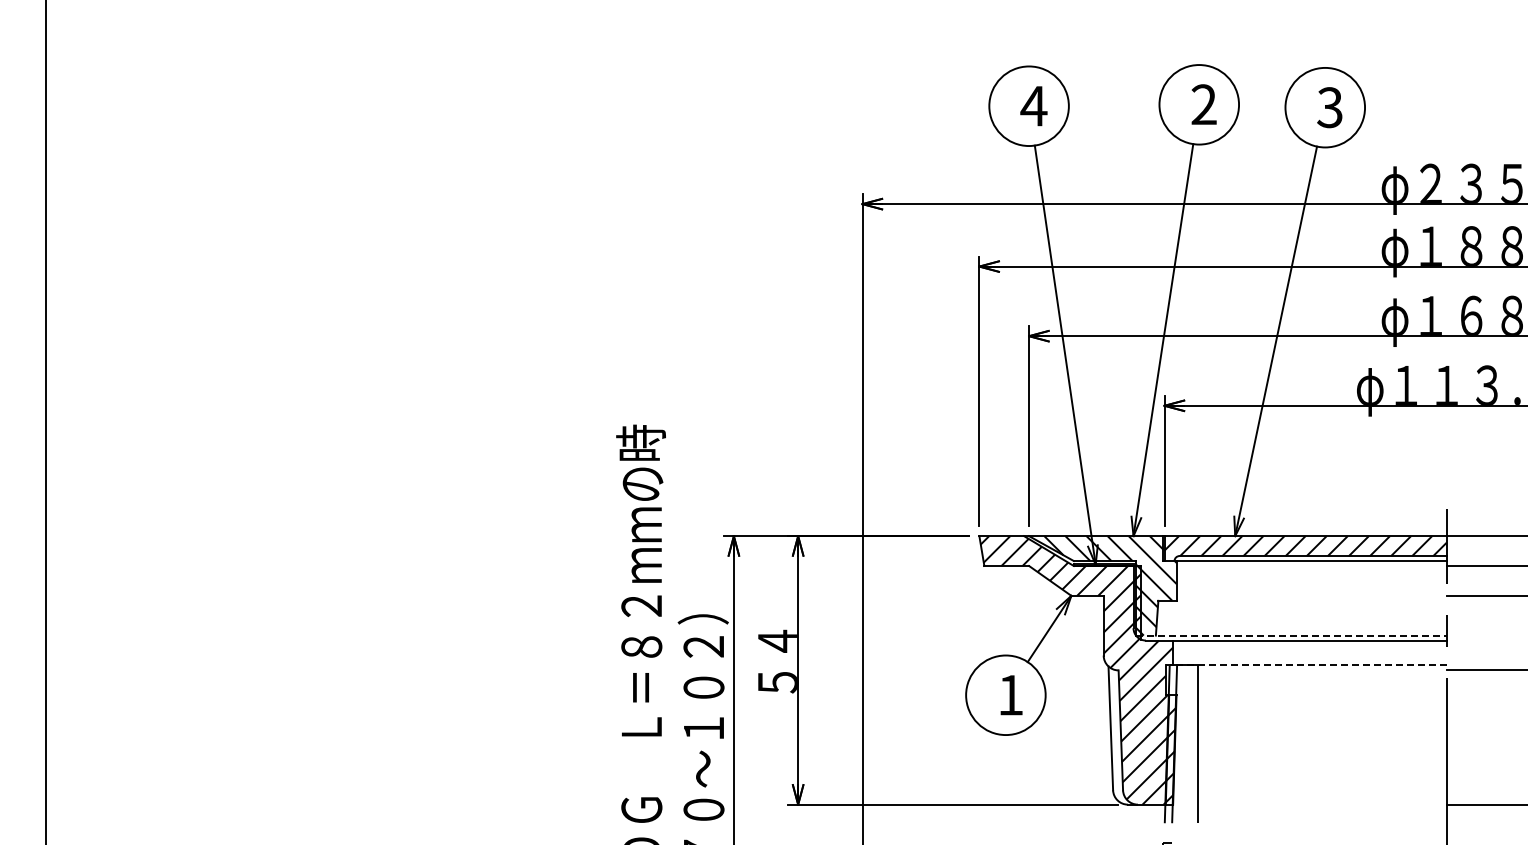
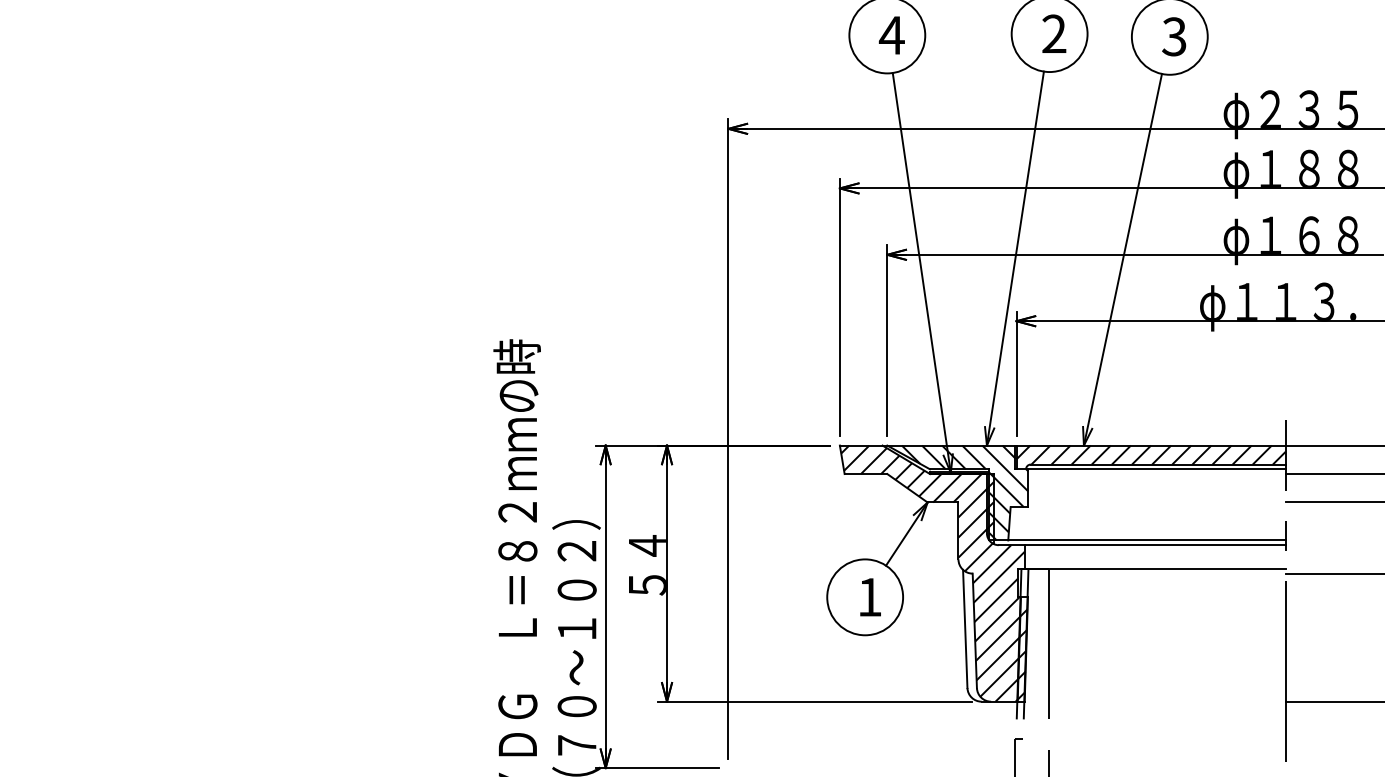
line: (1291, 635) -> (1137, 540), dashed -> solid
line: (1305, 665) -> (1150, 568), dashed -> solid

